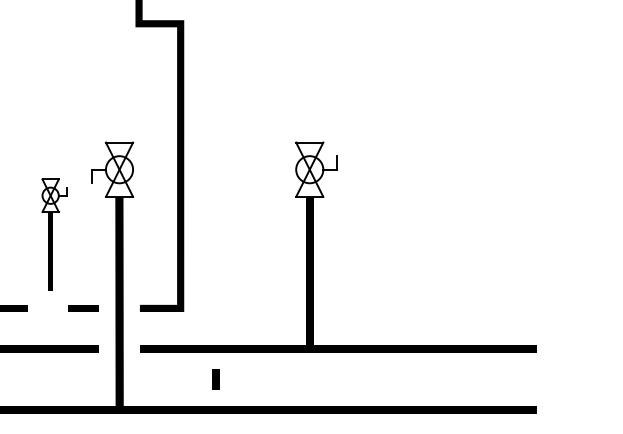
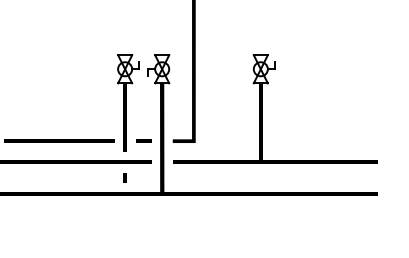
part: (54, 233) -> (128, 102), size x1.67
line: (214, 378) -> (124, 177), moved

